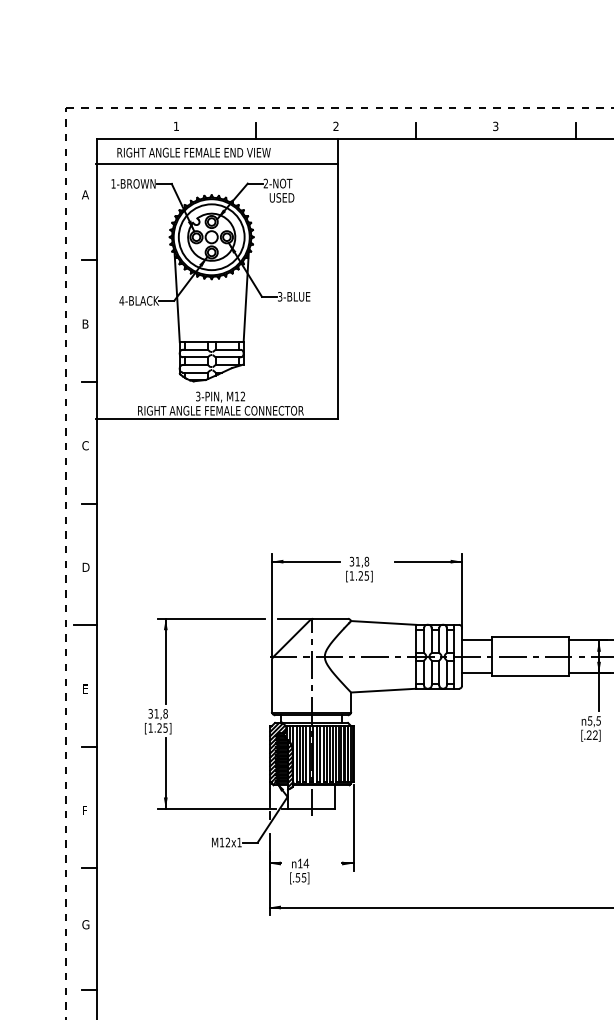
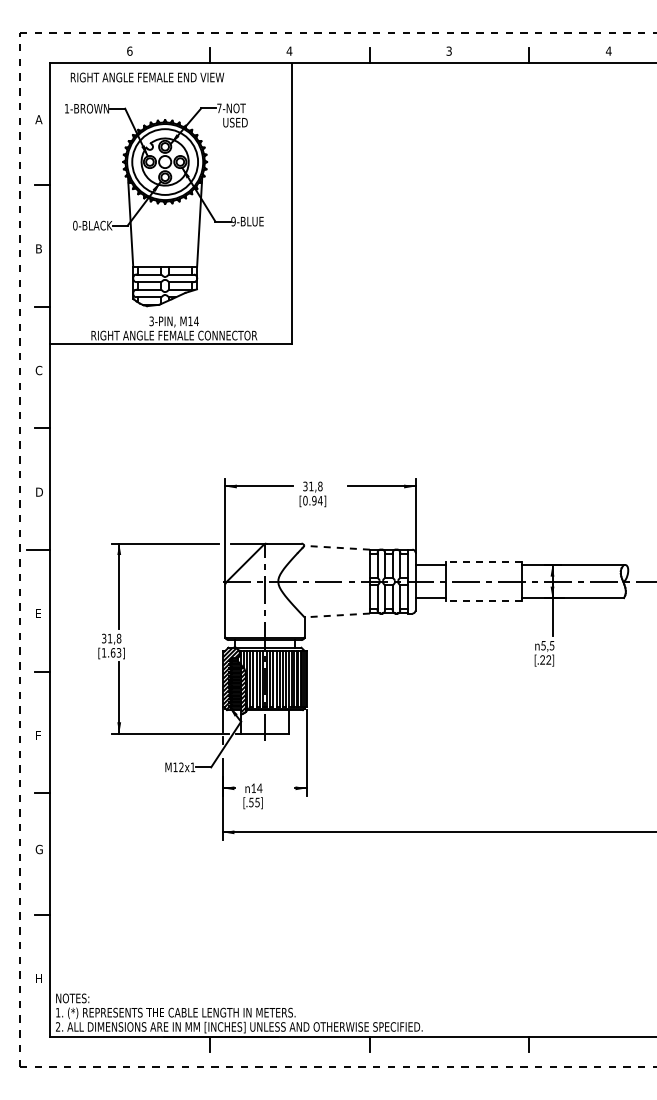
text: (176, 125) -> (129, 50), 1 -> 6
text: (336, 125) -> (289, 50), 2 -> 4
line: (217, 164) -> (170, 89), removed
text: (266, 183) -> (219, 108), 2-NOT -> 7-NOT
text: (280, 296) -> (233, 221), 3-BLUE -> 9-BLUE
text: (121, 300) -> (74, 225), 4-BLACK -> 0-BLACK
text: (243, 396) -> (196, 321), M12 -> M14
text: (359, 575) -> (312, 500), [1.25] -> [0.94]
line: (384, 622) -> (337, 547), solid -> dashed
line: (530, 637) -> (483, 562), solid -> dashed
line: (530, 676) -> (483, 601), solid -> dashed
line: (384, 690) -> (337, 615), solid -> dashed
text: (162, 727) -> (115, 652), [1.25] -> [1.63]

